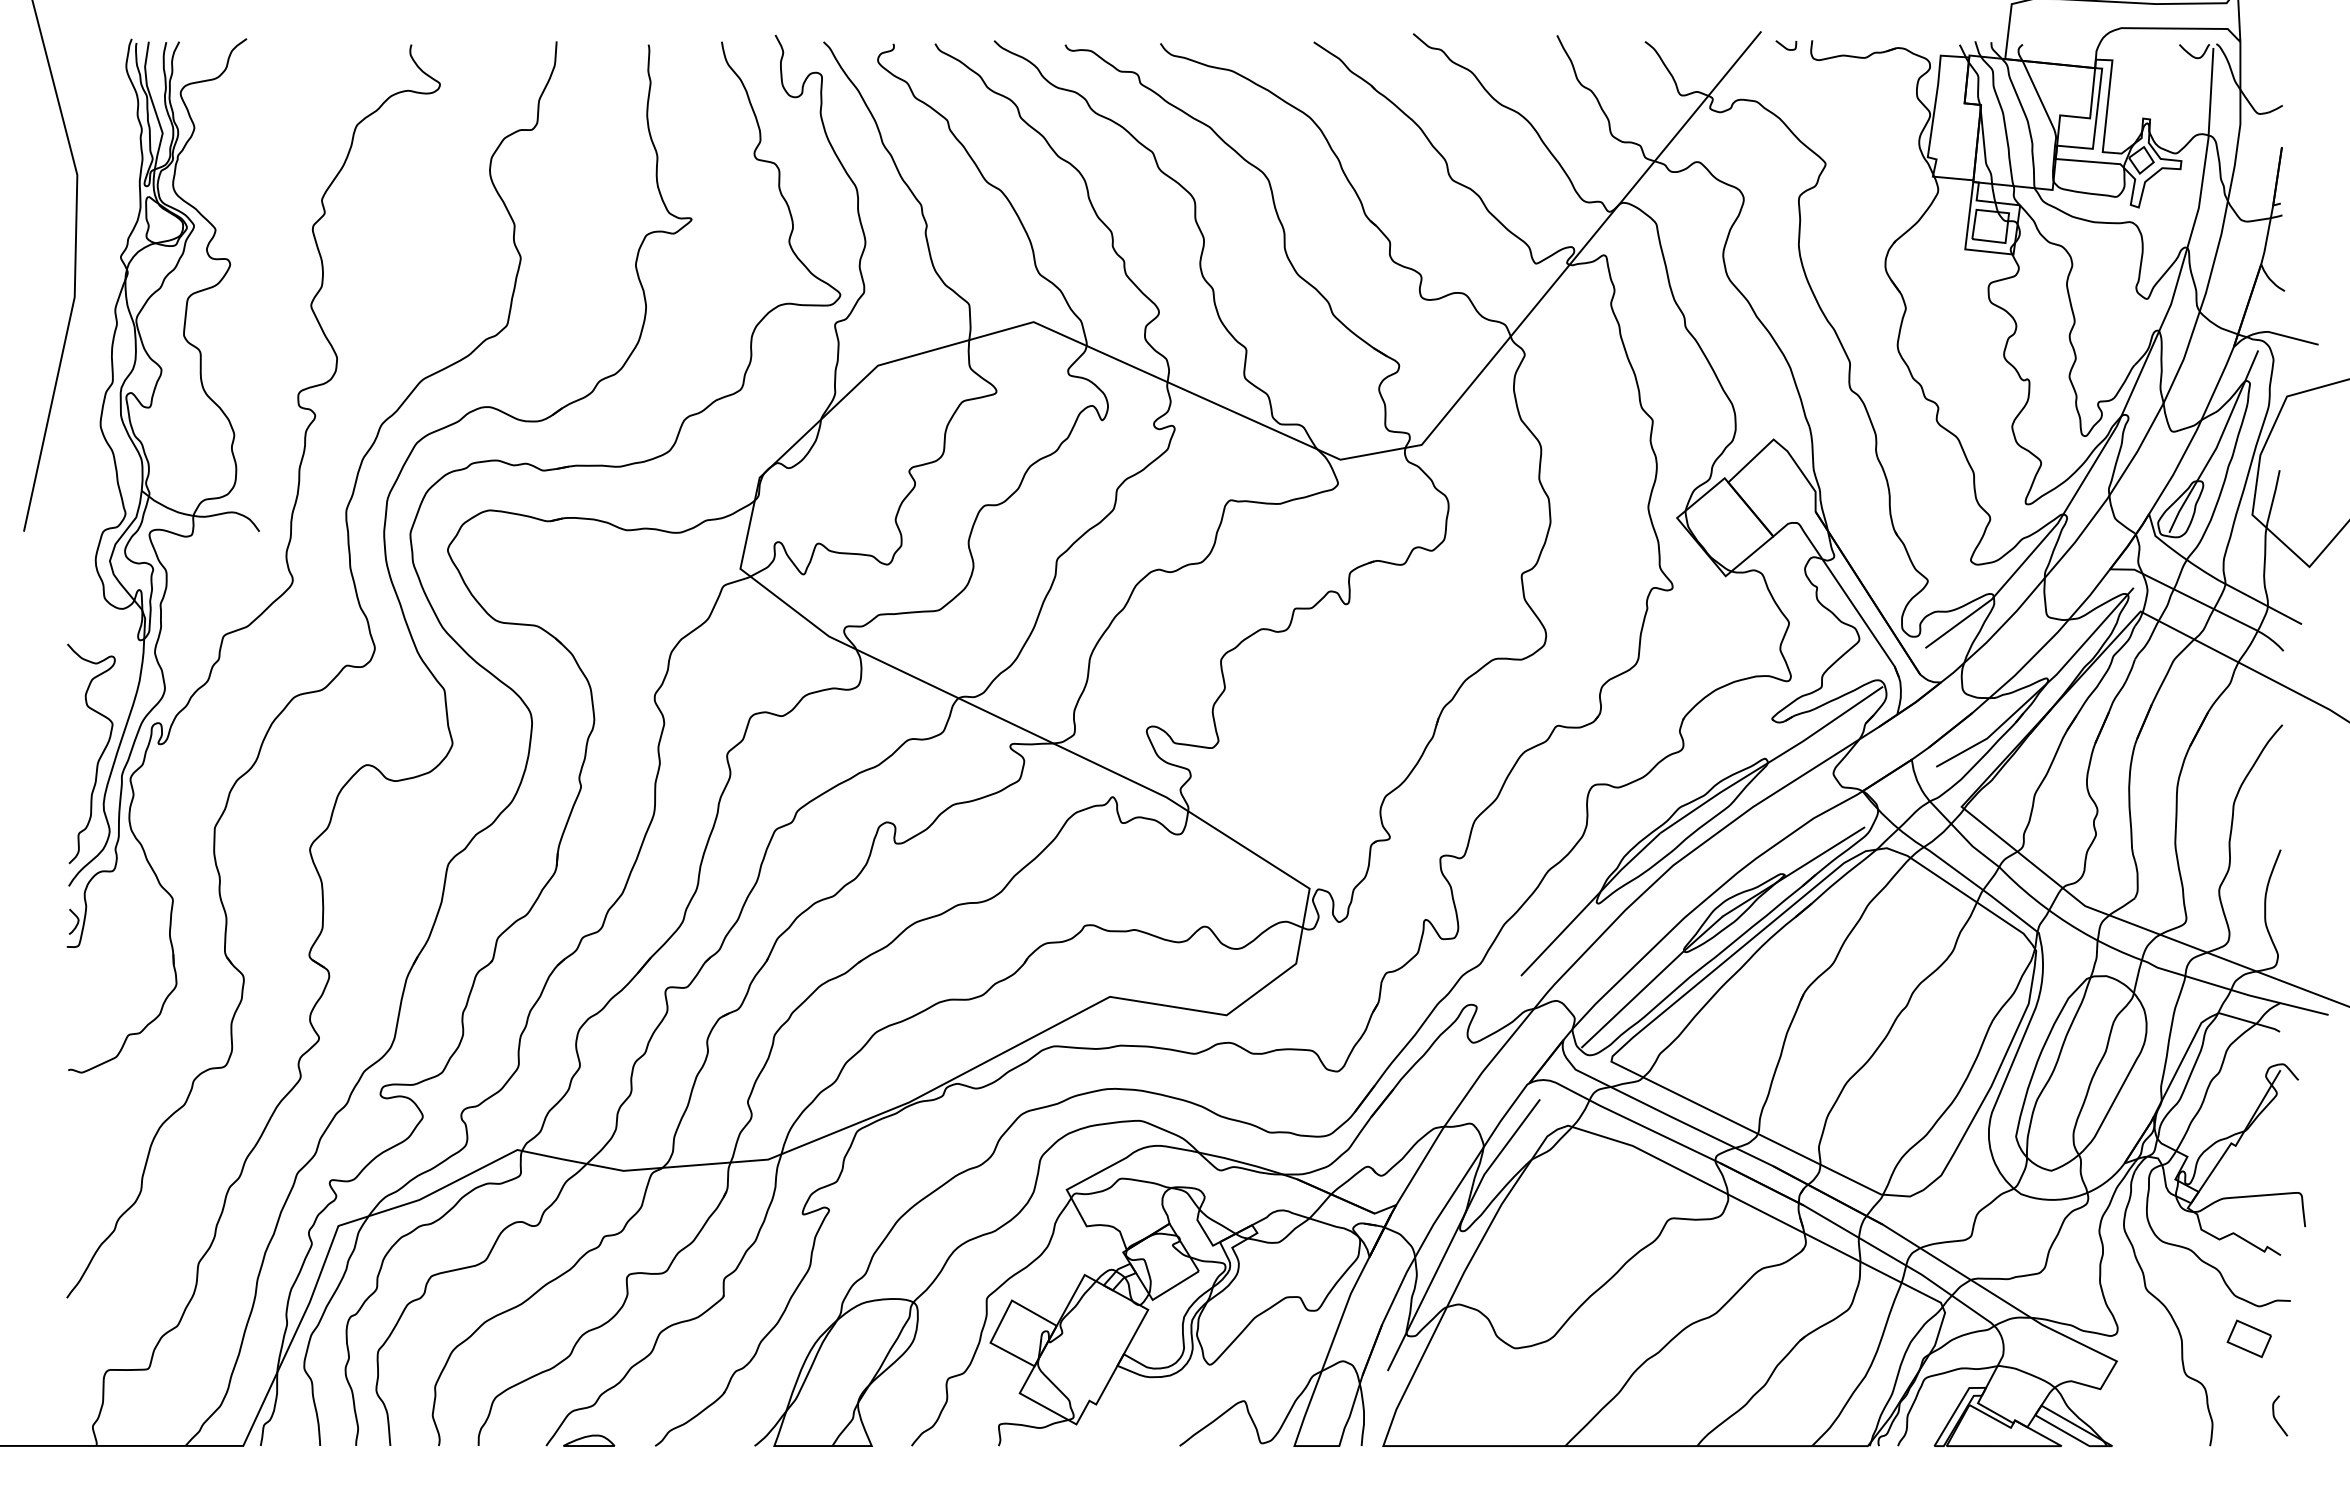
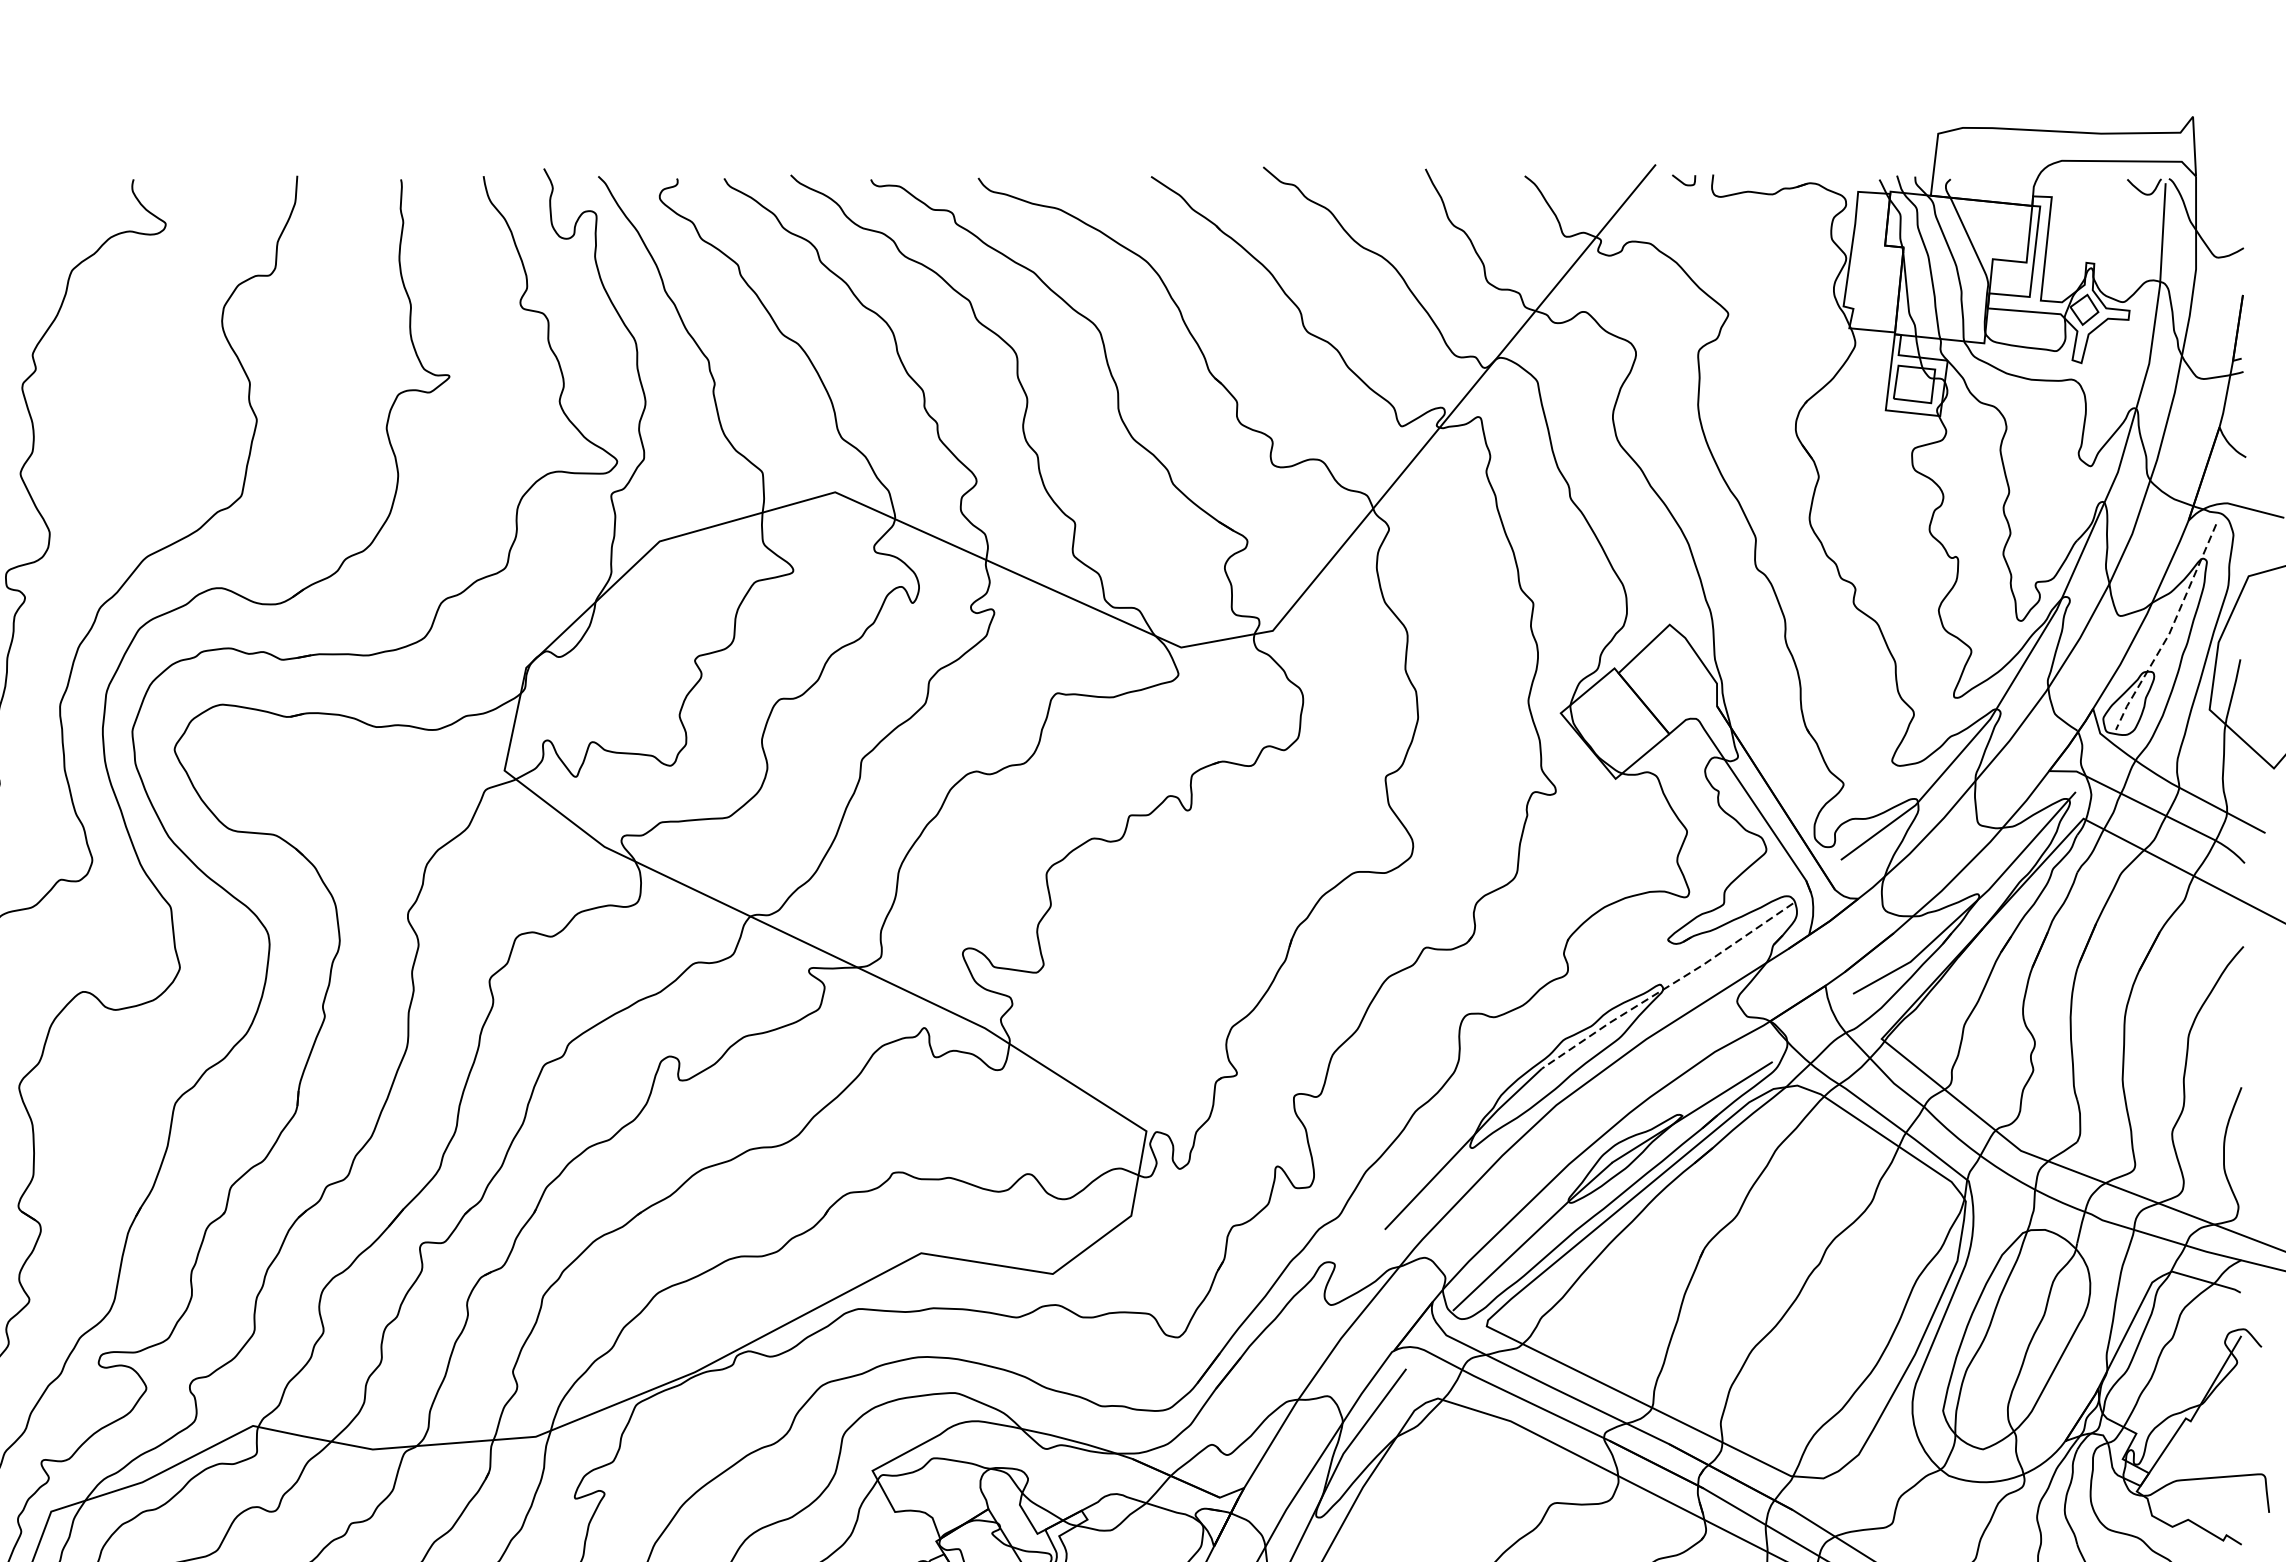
line: (2217, 445) -> (2170, 631), solid -> dashed
line: (1771, 760) -> (1667, 986), solid -> dashed

